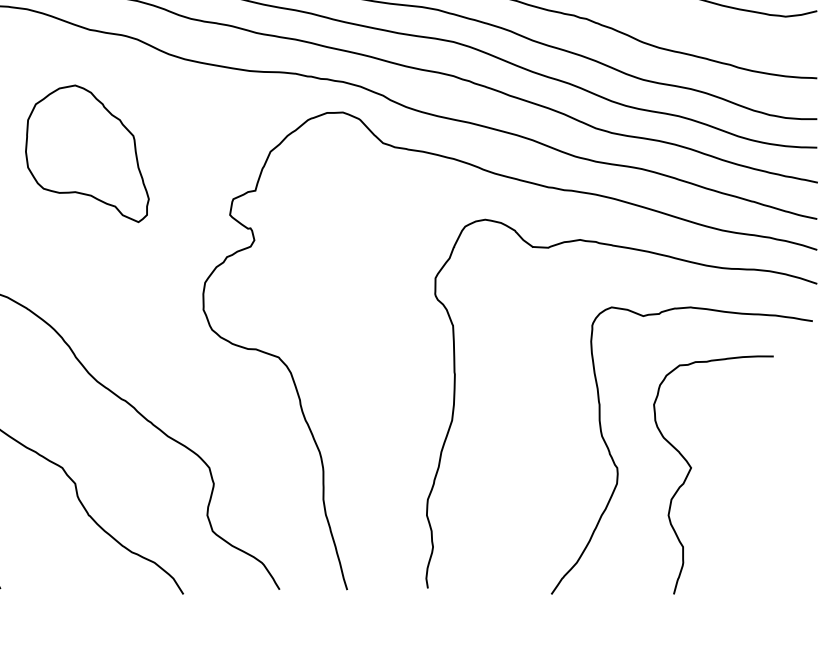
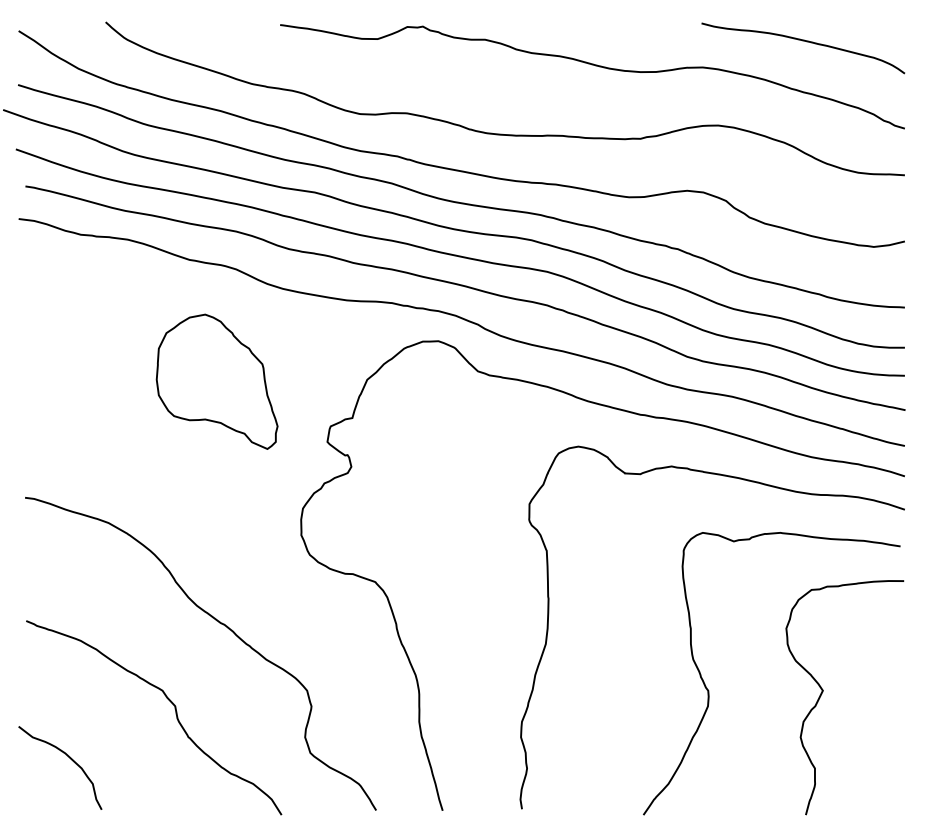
part: (86, 153) -> (216, 381), moved
curve: (691, 469) -> (823, 692), moved

